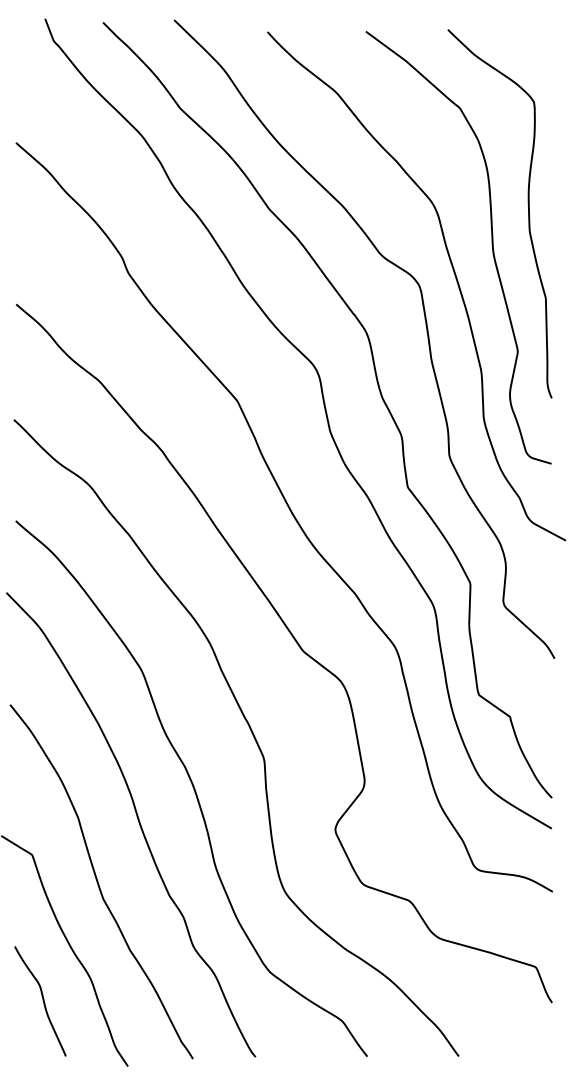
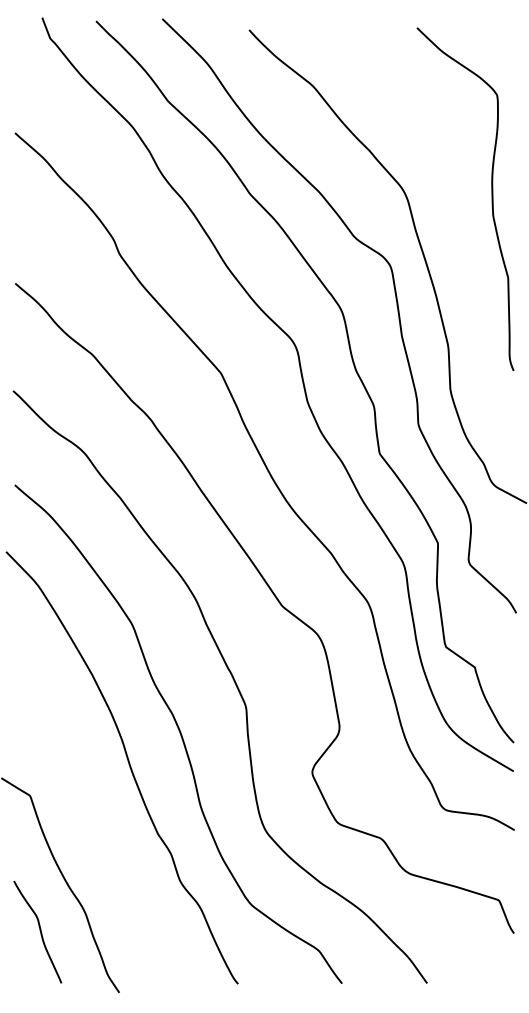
curve: (491, 245) -> (457, 228), removed
curve: (99, 882) -> (92, 821), removed

